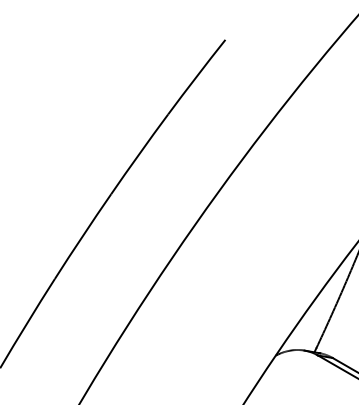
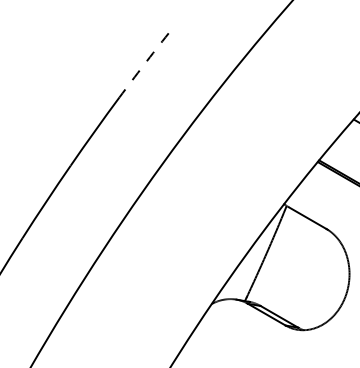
arc: (196, 77) -> (143, 65), solid -> dashed

